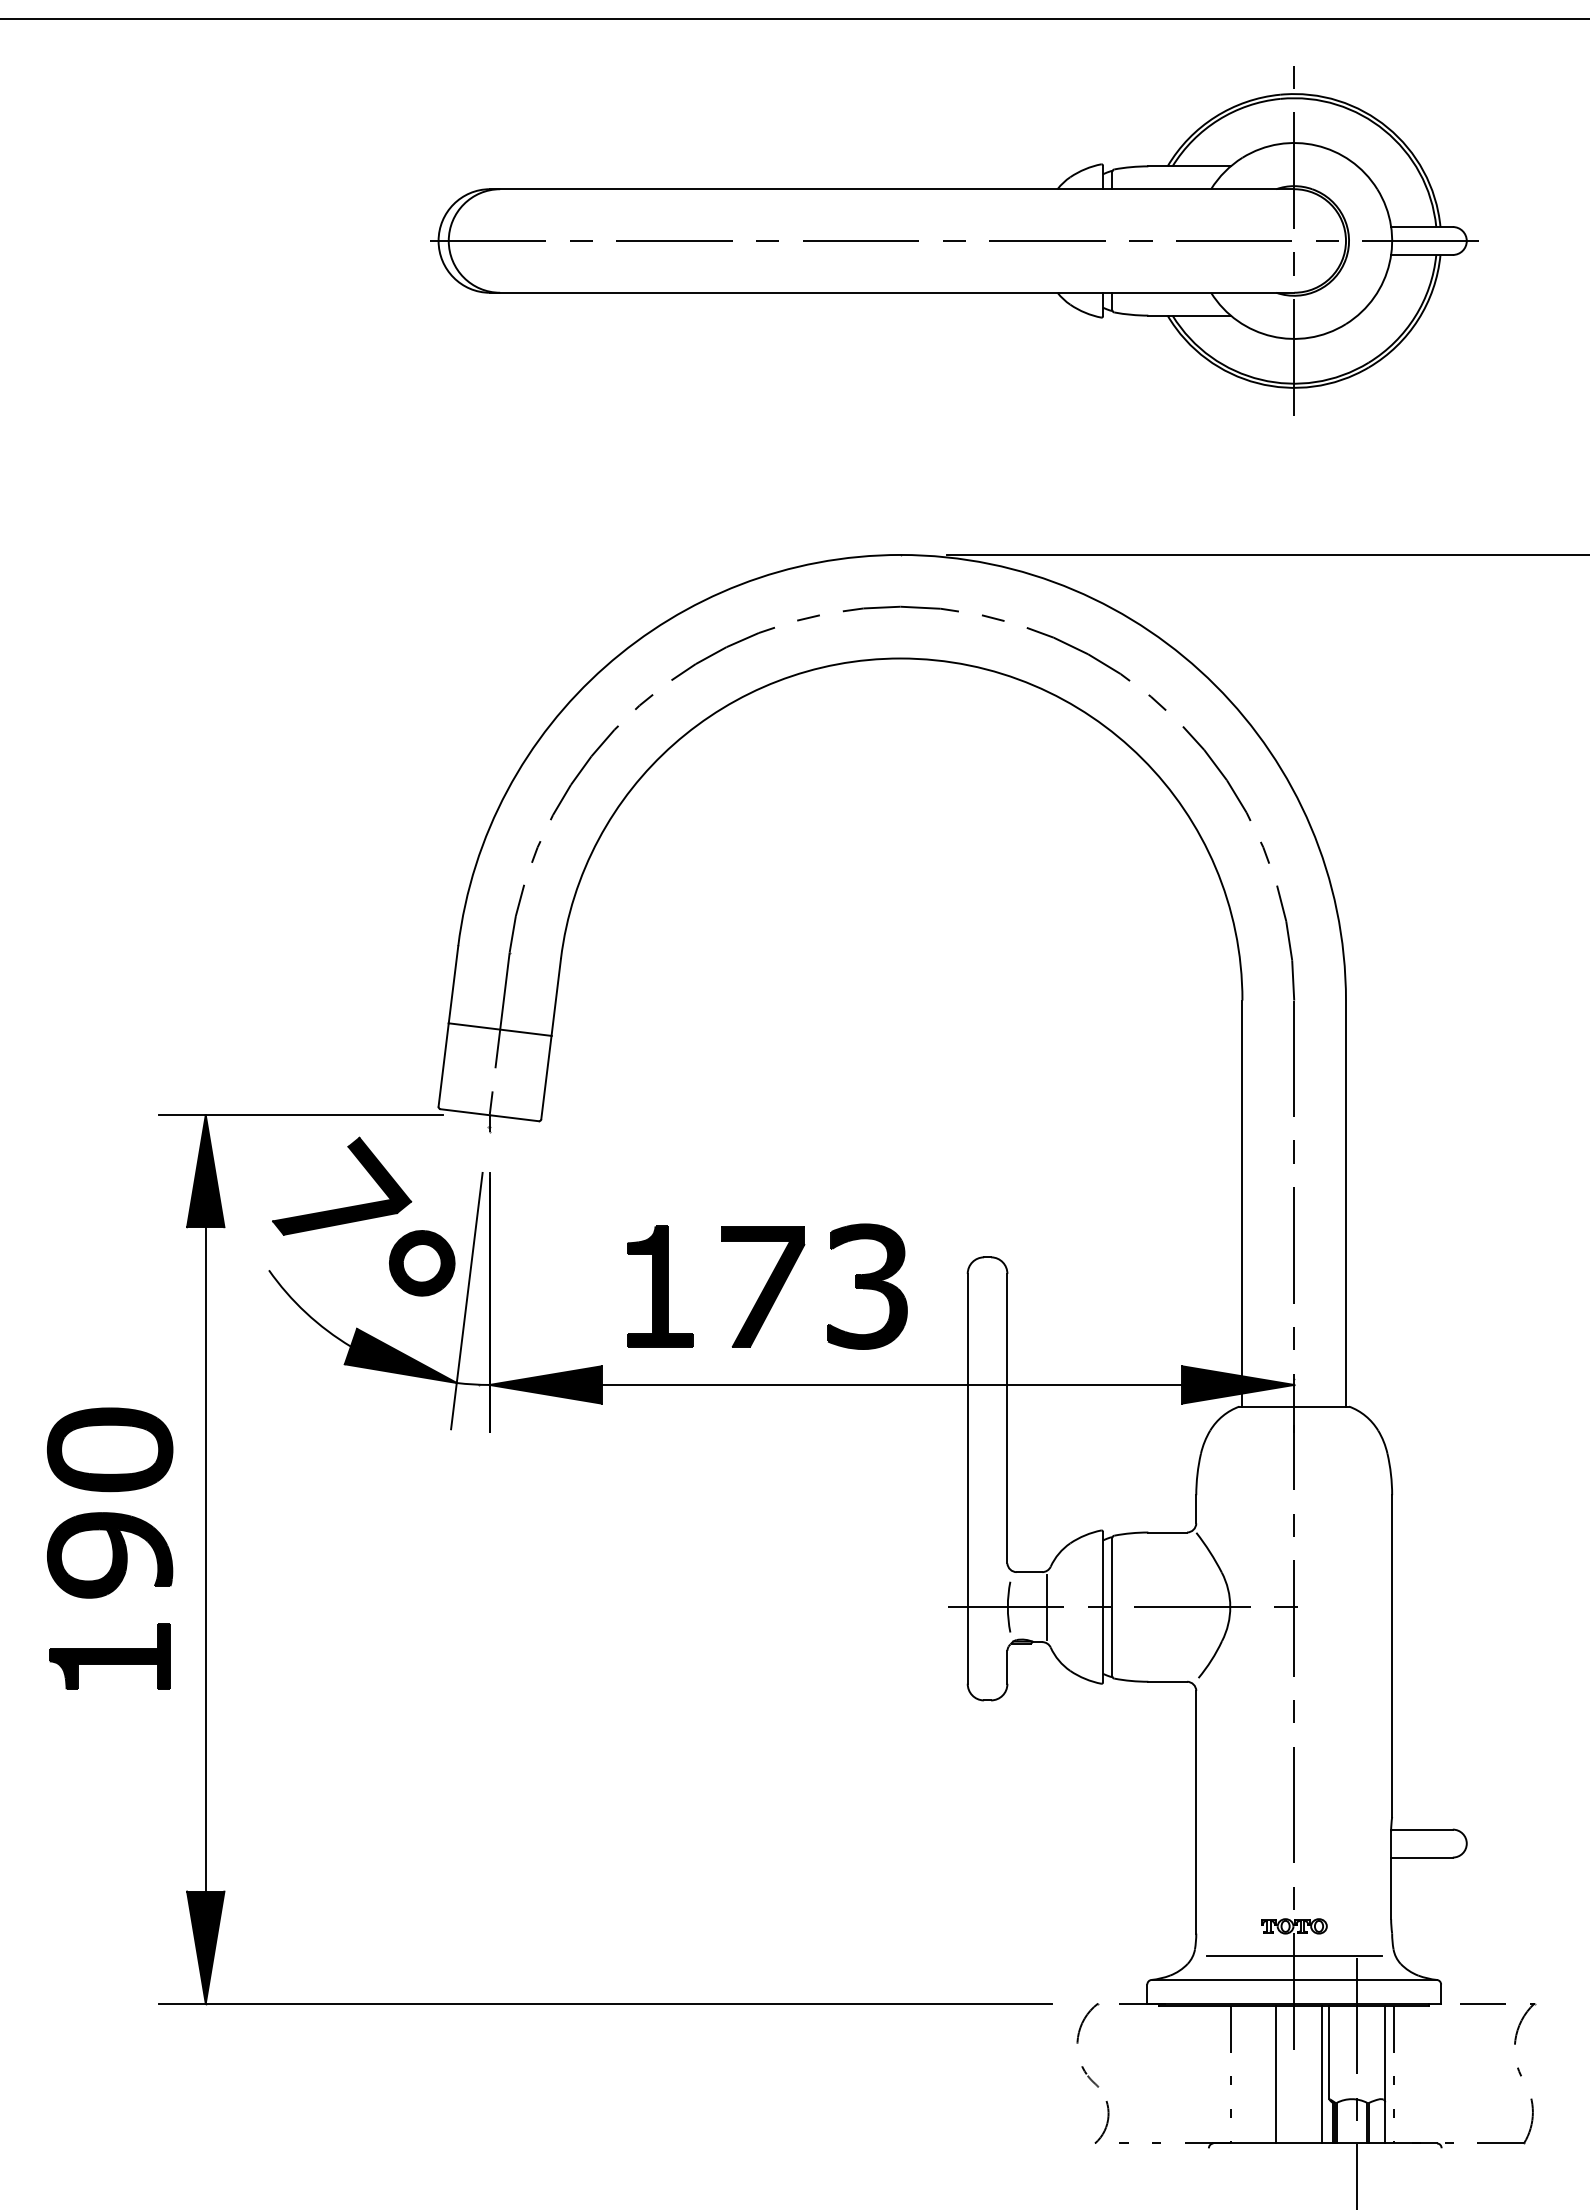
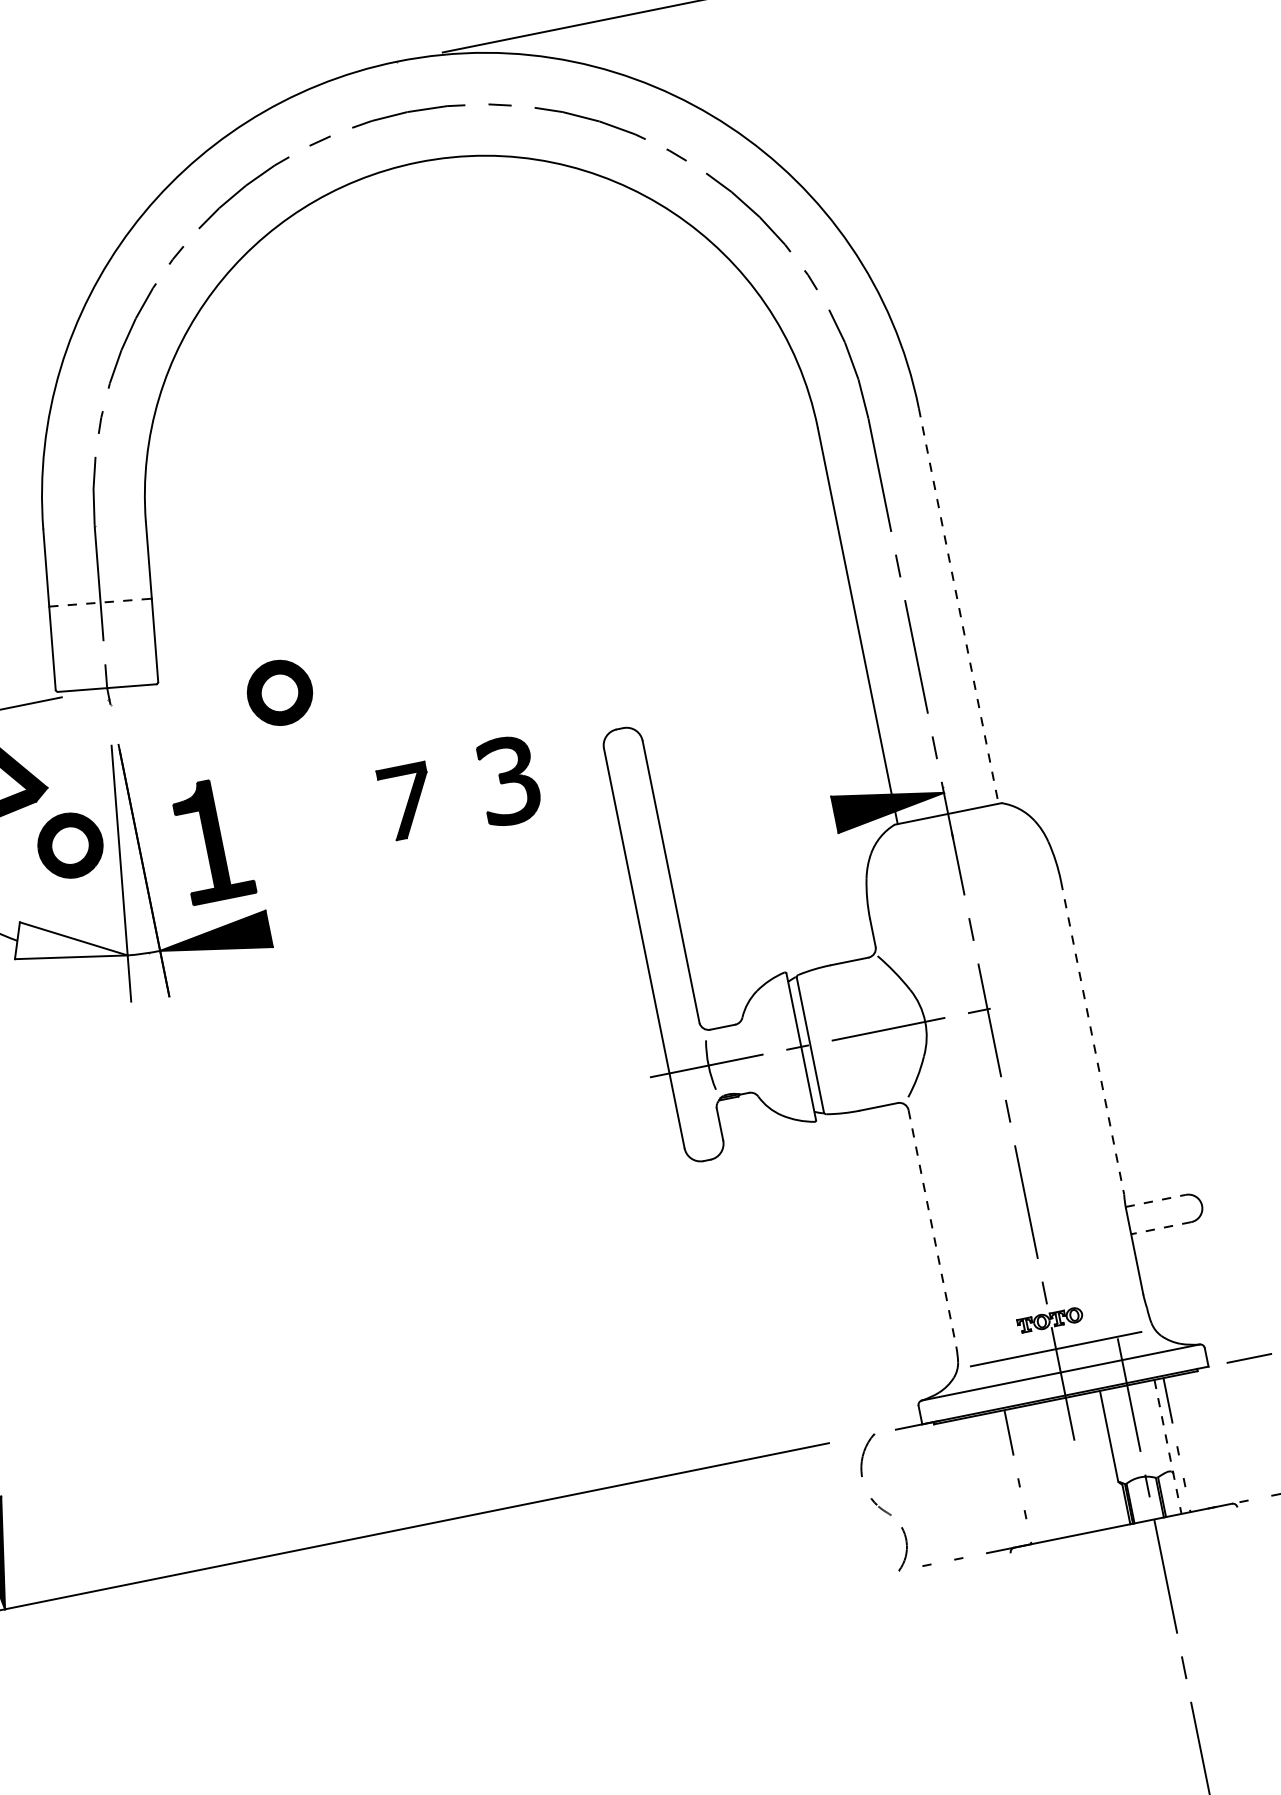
line: (500, 1029) -> (100, 602), solid -> dashed
part: (659, 1154) -> (280, 693), added
line: (1345, 1204) -> (958, 606), solid -> dashed
part: (660, 1286) -> (213, 840), moved
part: (763, 1286) -> (407, 801), size x0.6
part: (867, 1286) -> (508, 780), size x0.7
fill: (400, 1355) -> (67, 939), removed
line: (891, 1384) -> (551, 871), removed
line: (1047, 1607) -> (747, 1058), removed
line: (1392, 1656) -> (1092, 1038), solid -> dashed
line: (1196, 1812) -> (932, 1228), solid -> dashed
line: (1421, 1829) -> (1155, 1200), solid -> dashed
line: (1421, 1857) -> (1160, 1228), solid -> dashed
line: (1275, 2074) -> (1061, 1468), removed
line: (1322, 2074) -> (1106, 1459), removed
line: (1385, 2074) -> (1168, 1446), solid -> dashed

